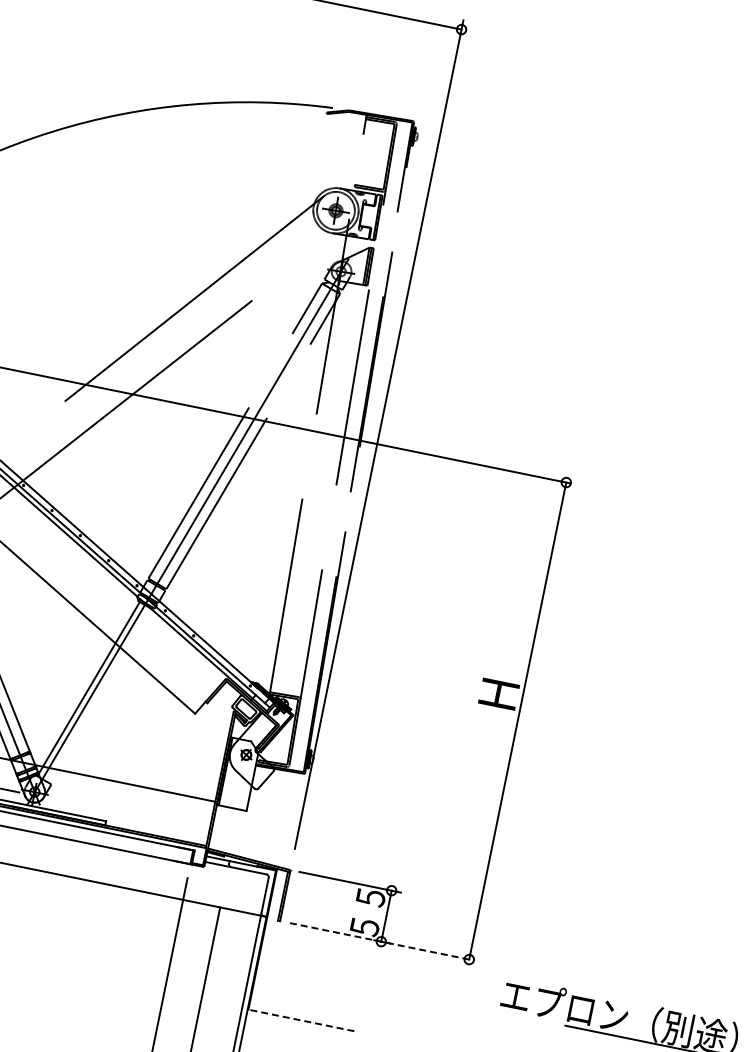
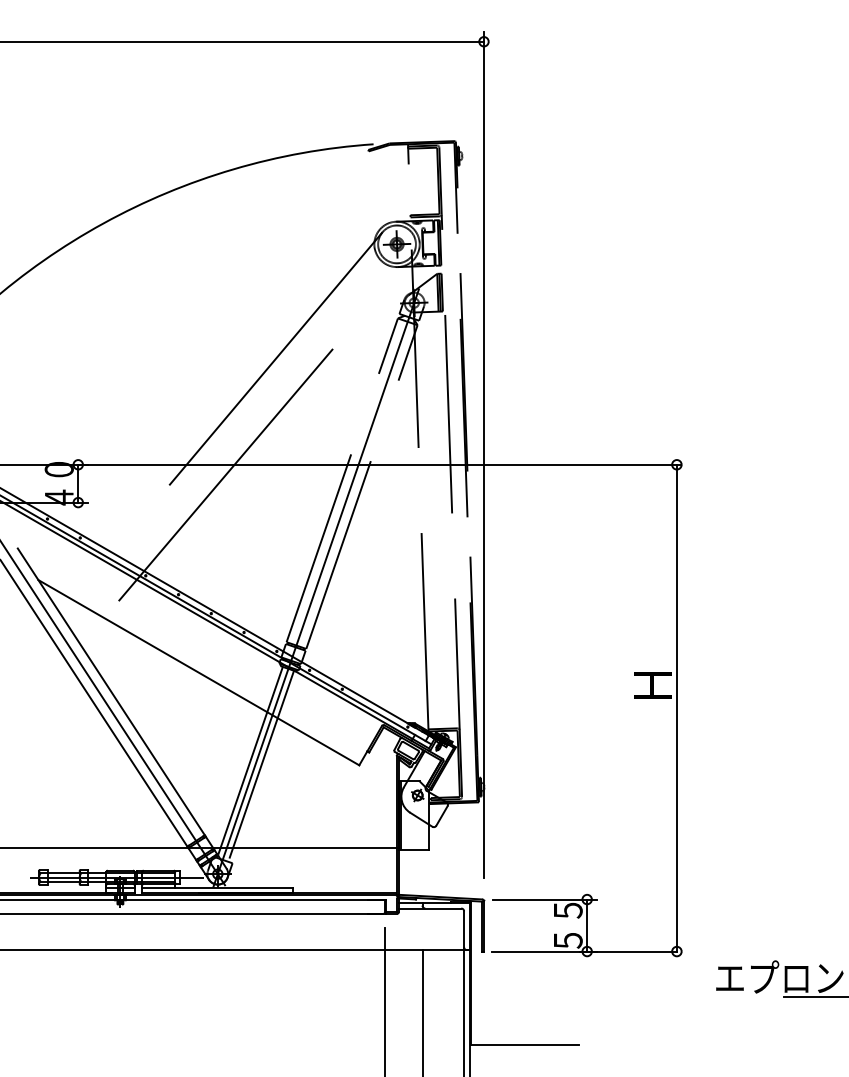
line: (99, 694) -> (261, 765), added
line: (378, 941) -> (584, 951), dashed -> solid
line: (301, 1020) -> (524, 1044), dashed -> solid

